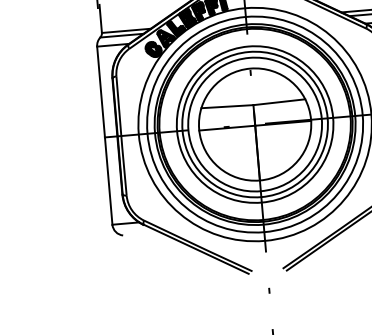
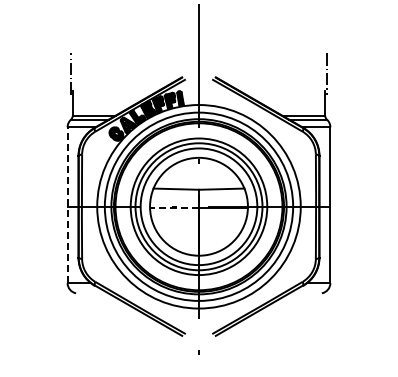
line: (227, 127) -> (174, 207), solid -> dashed
line: (104, 135) -> (67, 205), solid -> dashed

